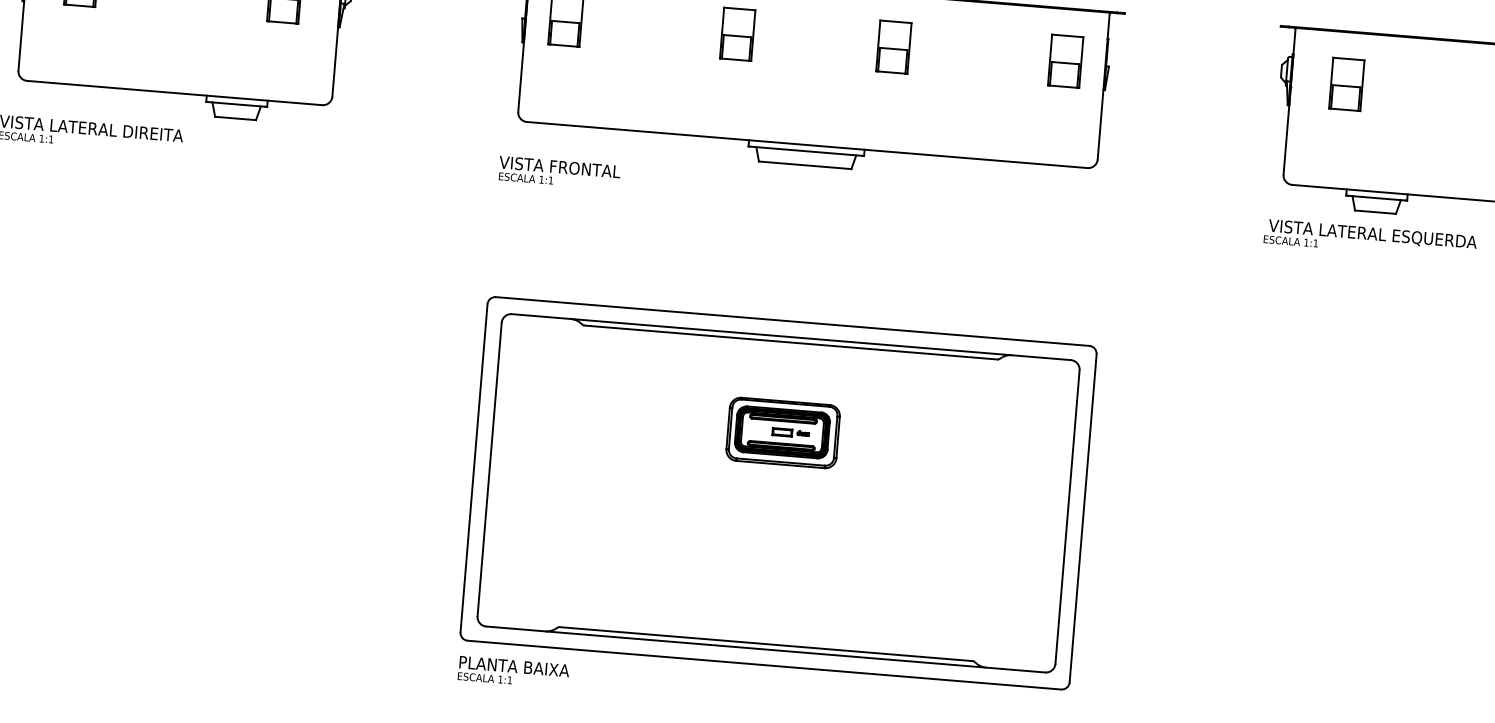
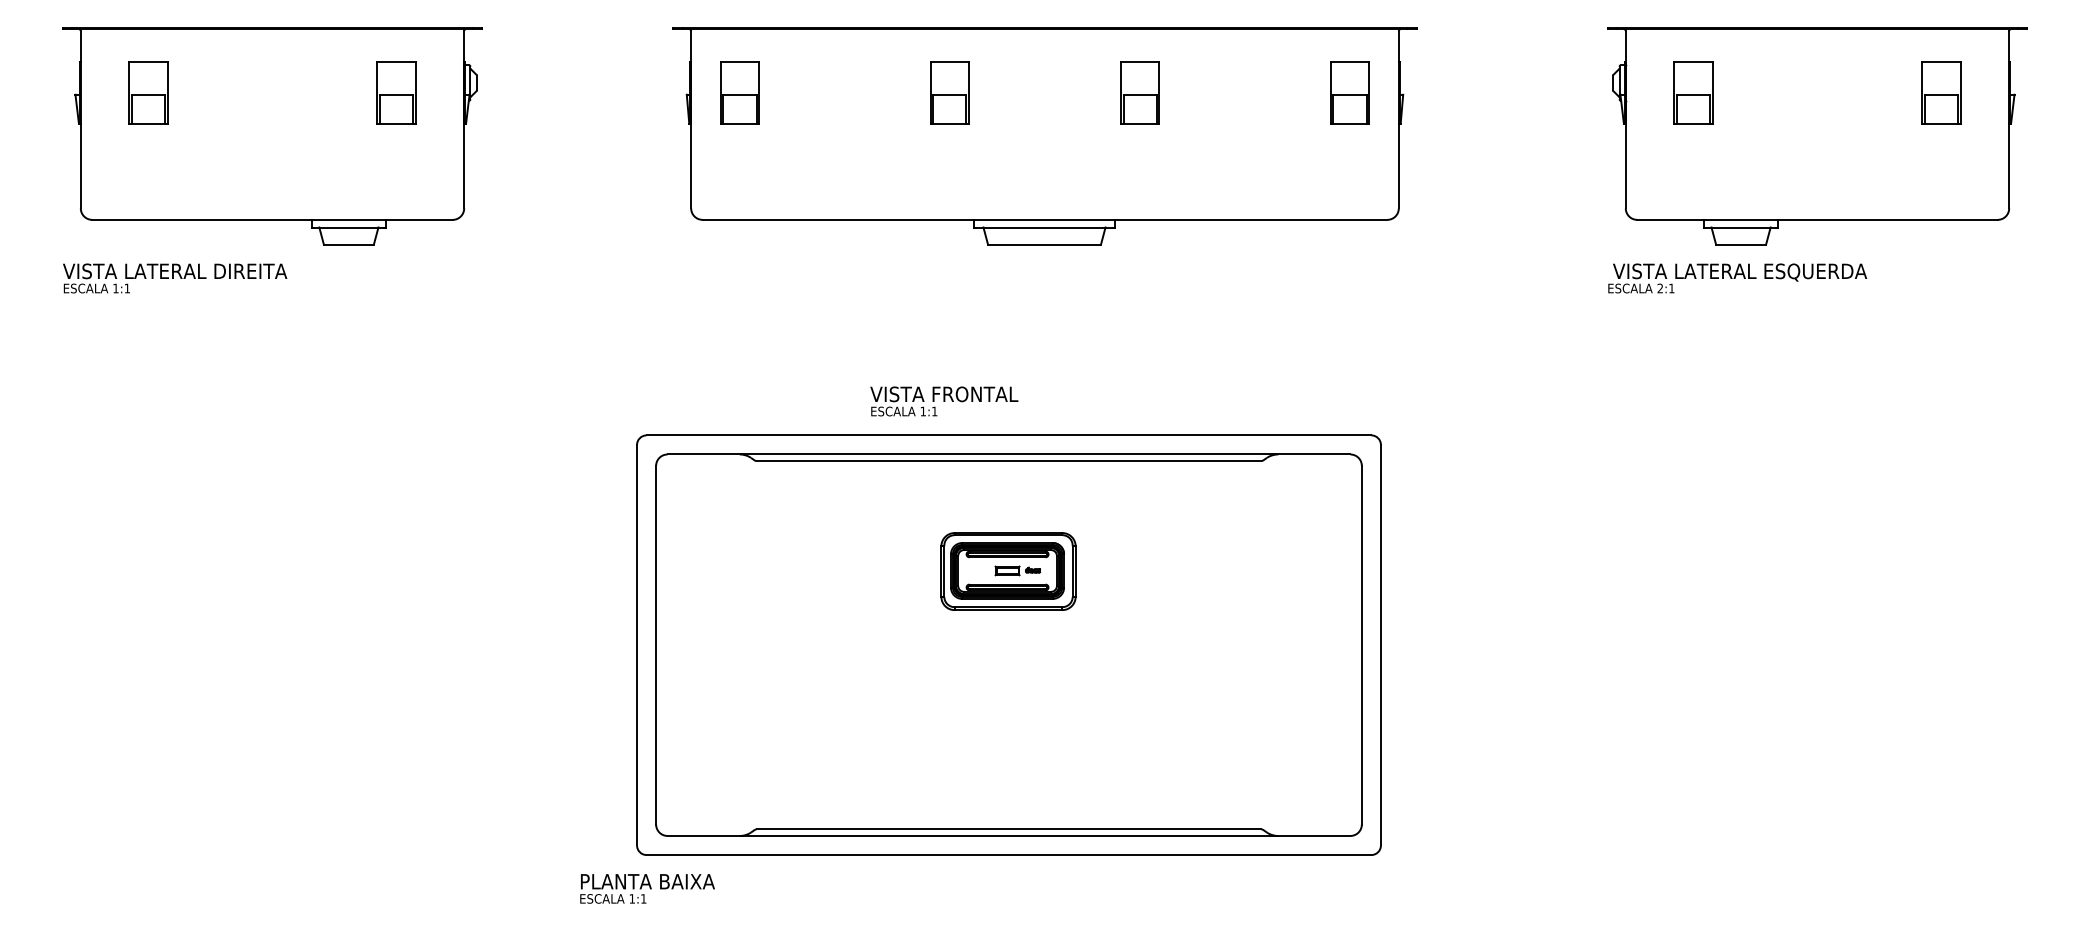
text: (559, 173) -> (944, 401), moved
text: (1305, 242) -> (1659, 288), 1:1 -> 2:1
part: (778, 492) -> (1008, 644), moved
text: (513, 672) -> (647, 888), moved

